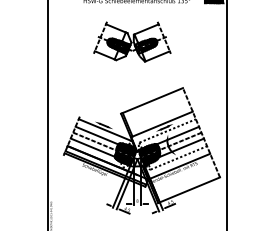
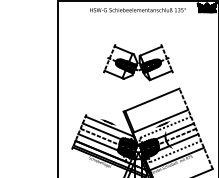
part: (132, 41) -> (138, 62), moved

